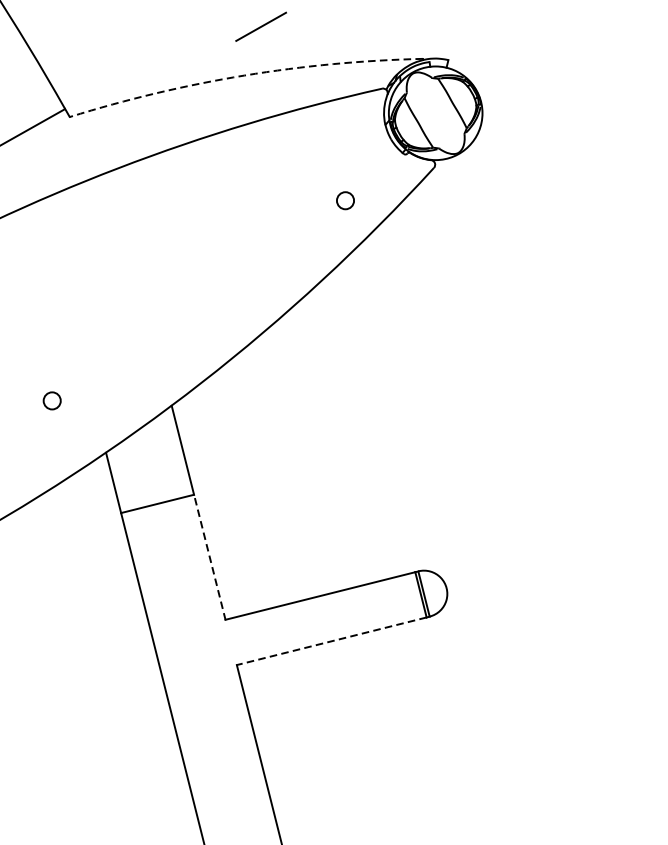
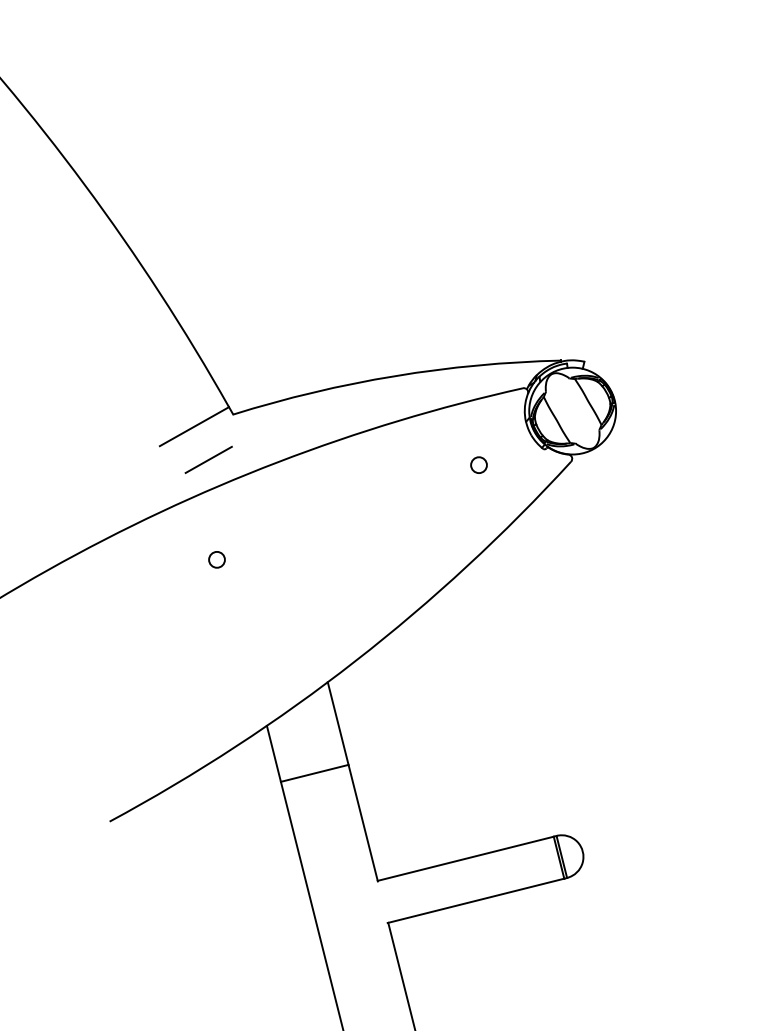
line: (260, 26) -> (208, 459), moved
arc: (244, 75) -> (395, 376), dashed -> solid
circle: (344, 199) -> (478, 464), moved
circle: (51, 400) -> (216, 559), moved
line: (210, 556) -> (363, 822), dashed -> solid
line: (330, 640) -> (475, 900), dashed -> solid

